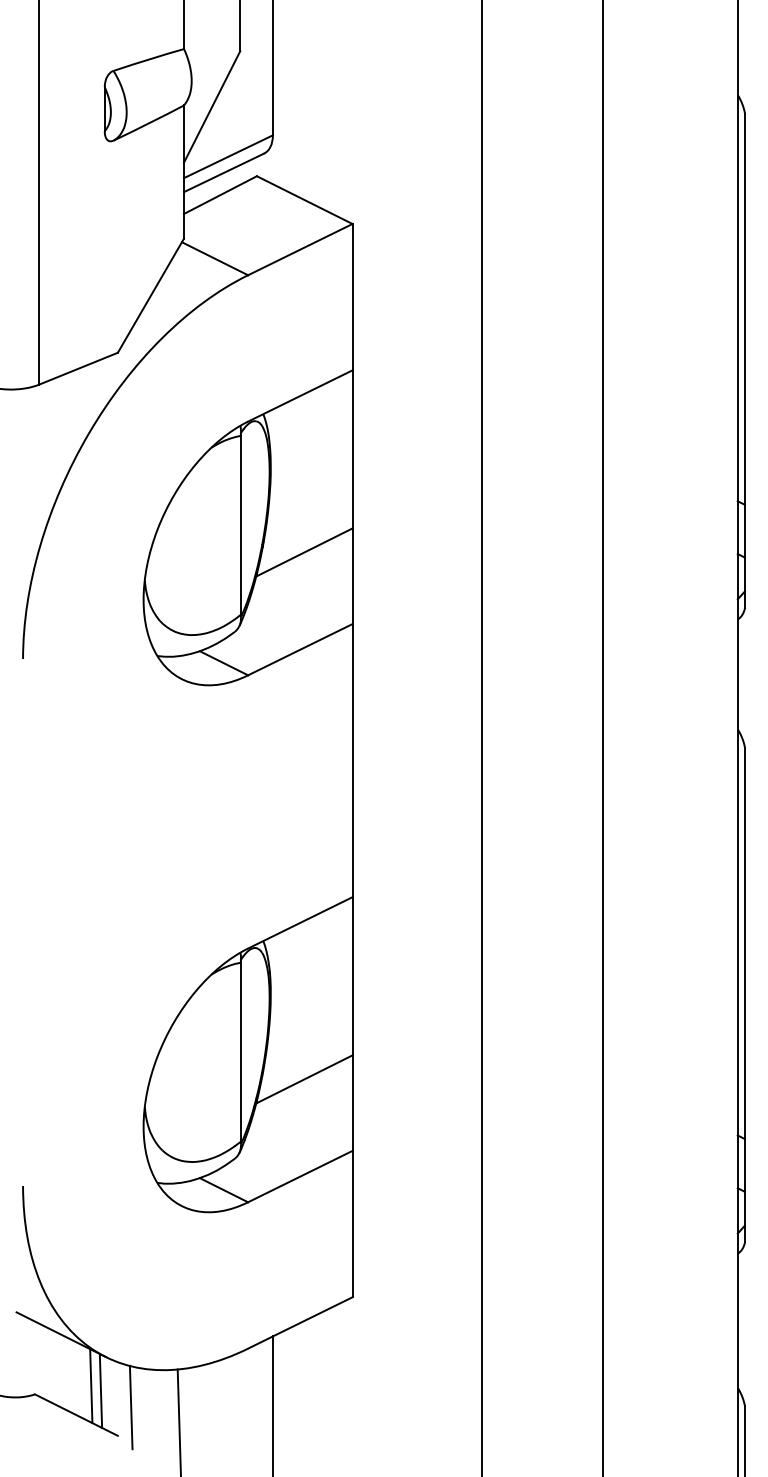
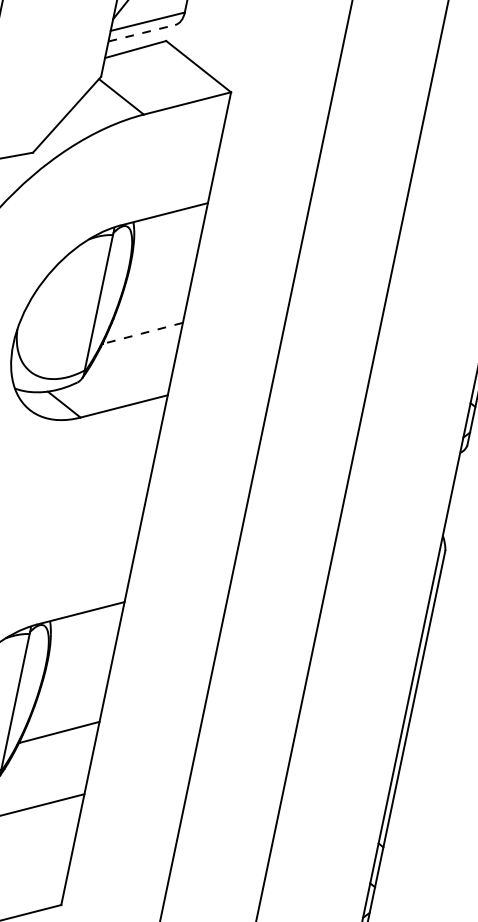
line: (224, 172) -> (142, 33), solid -> dashed
line: (304, 552) -> (142, 333), solid -> dashed

